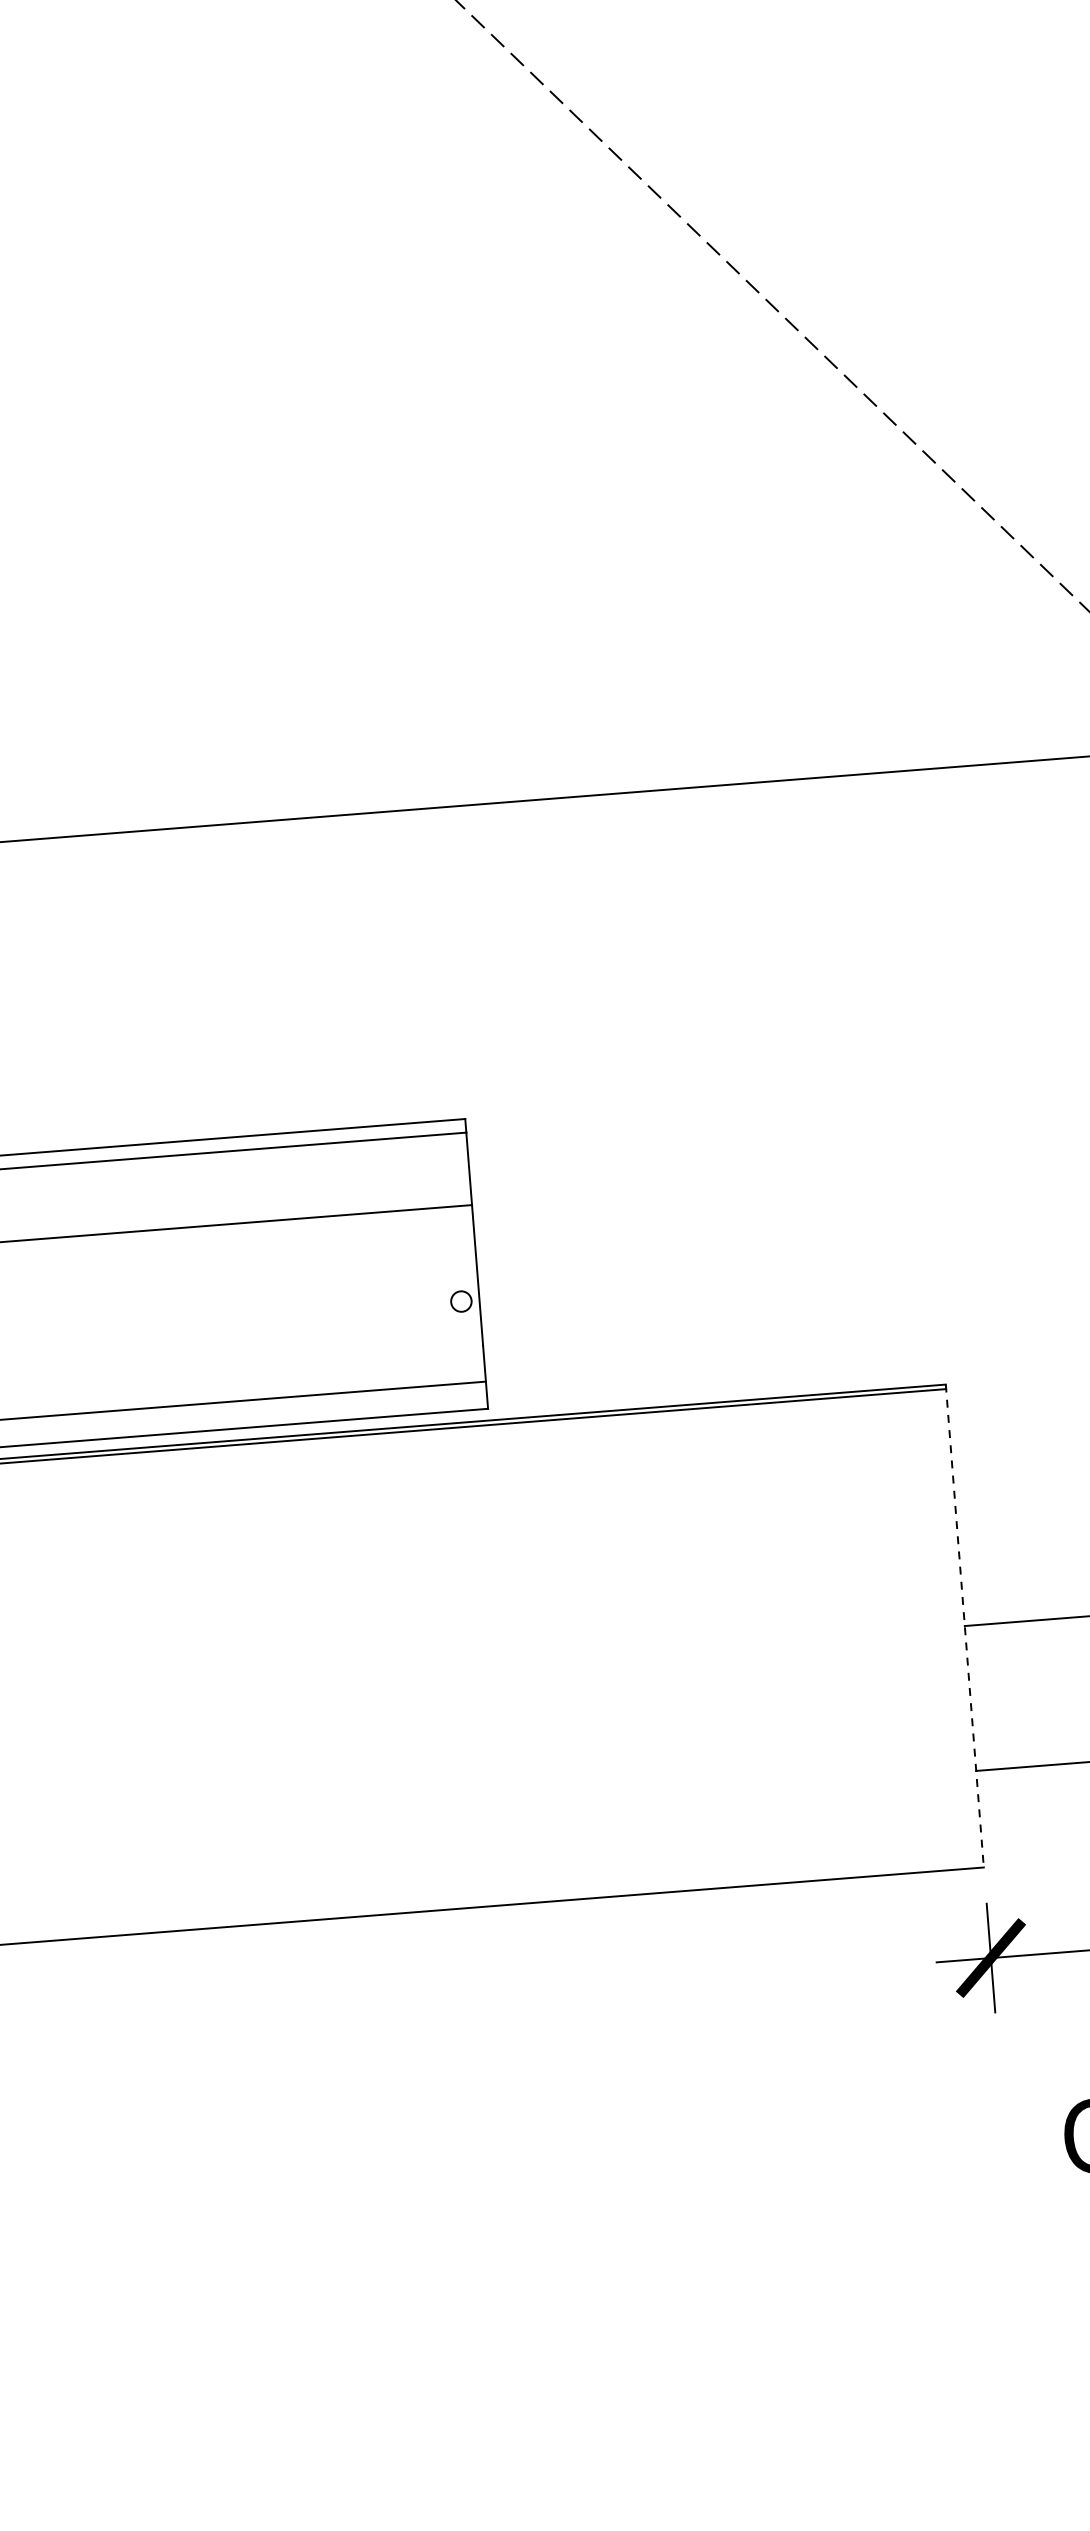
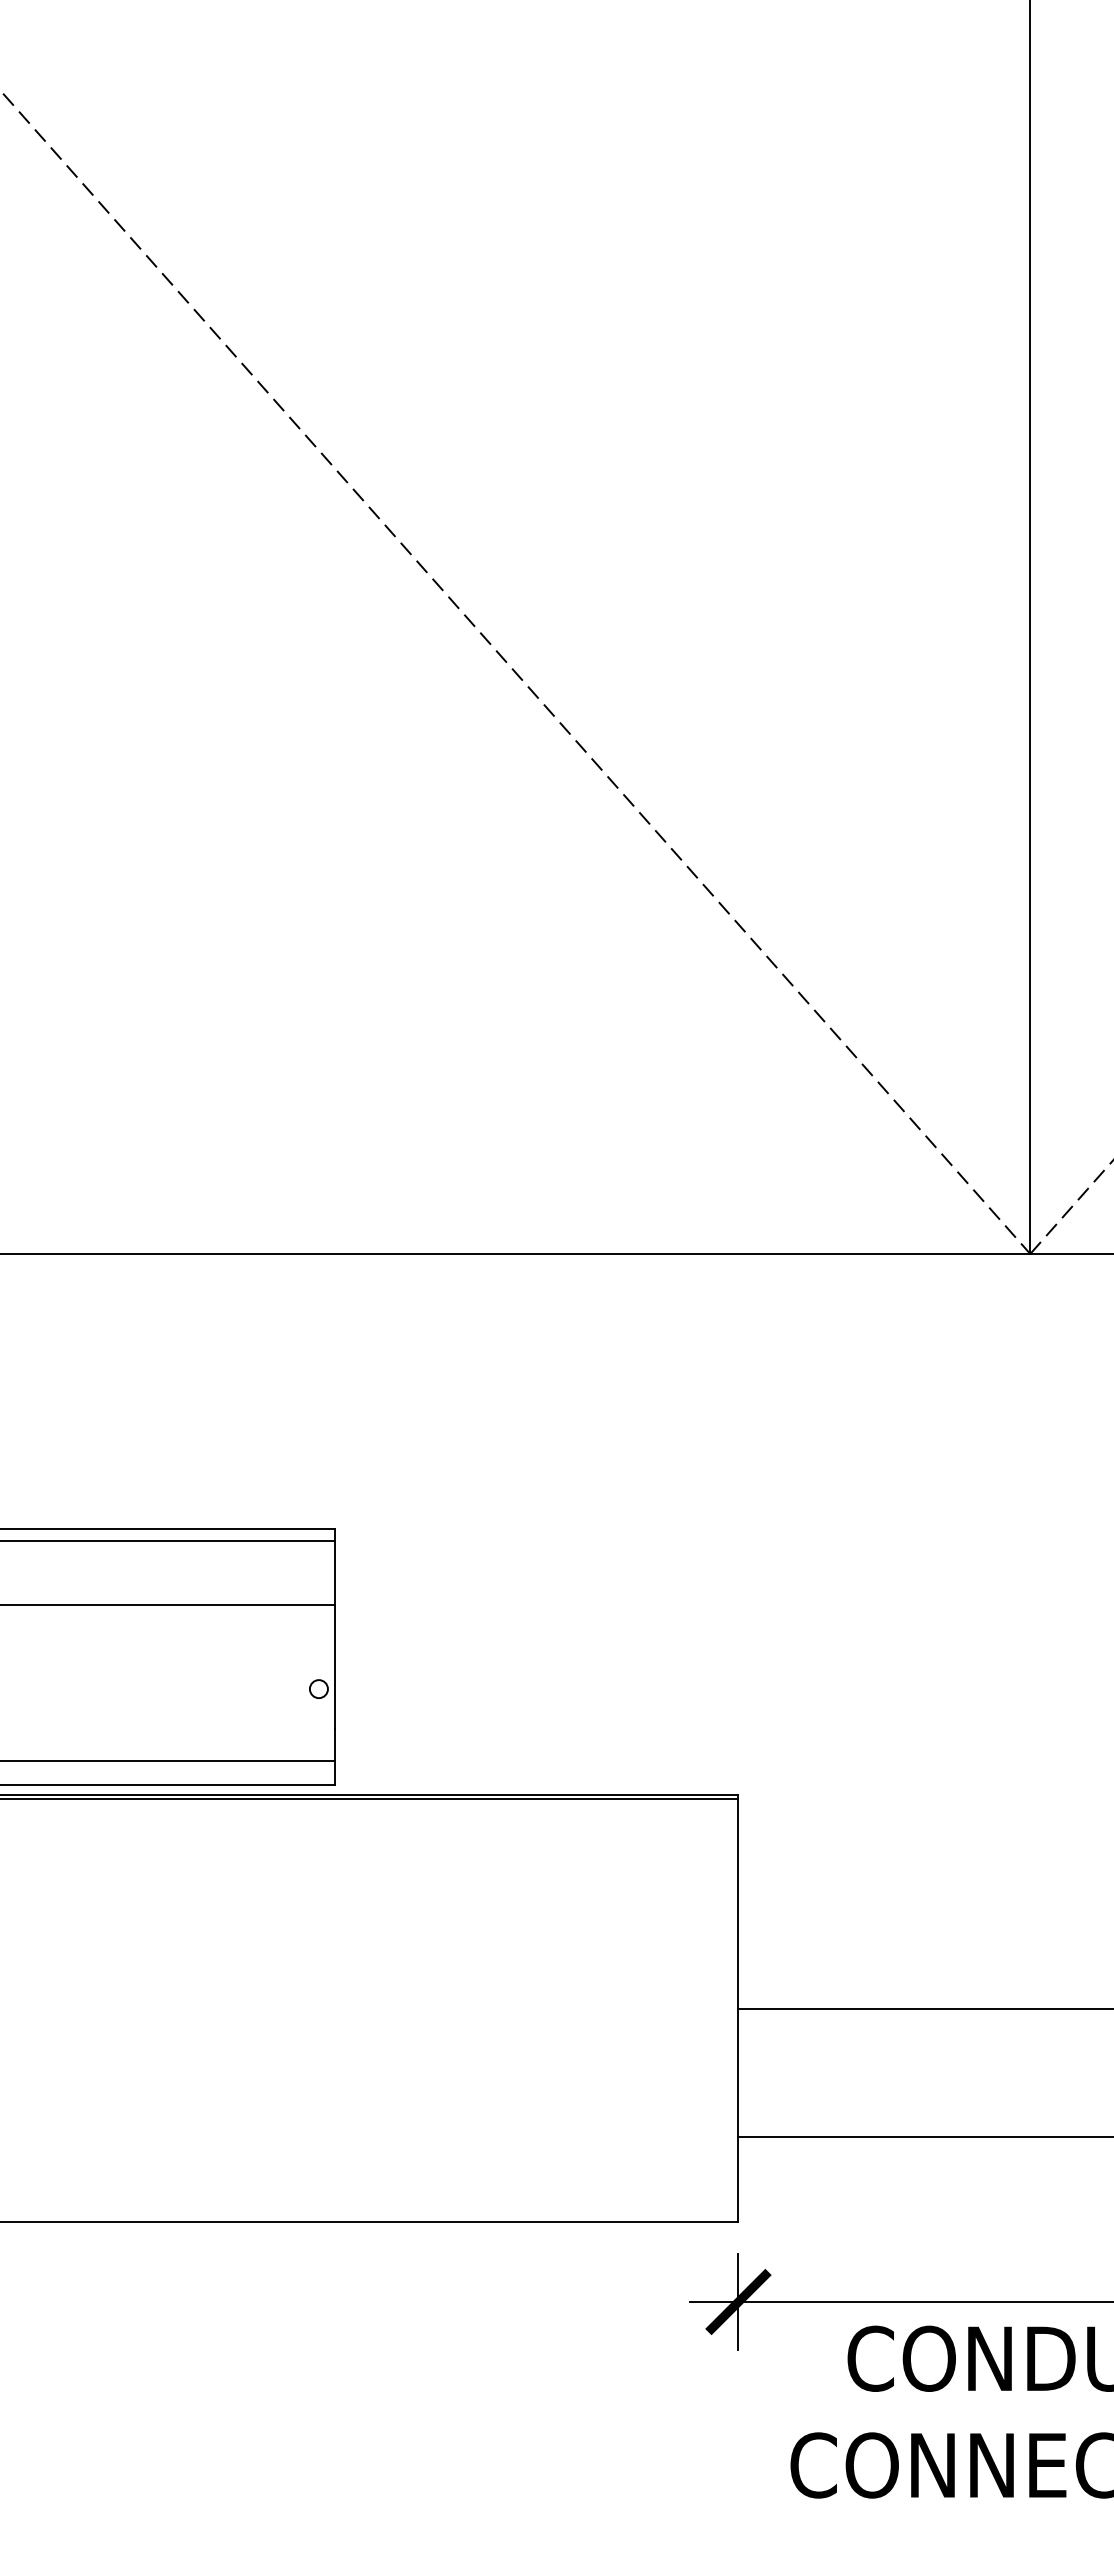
line: (964, 1626) -> (738, 2009), dashed -> solid

